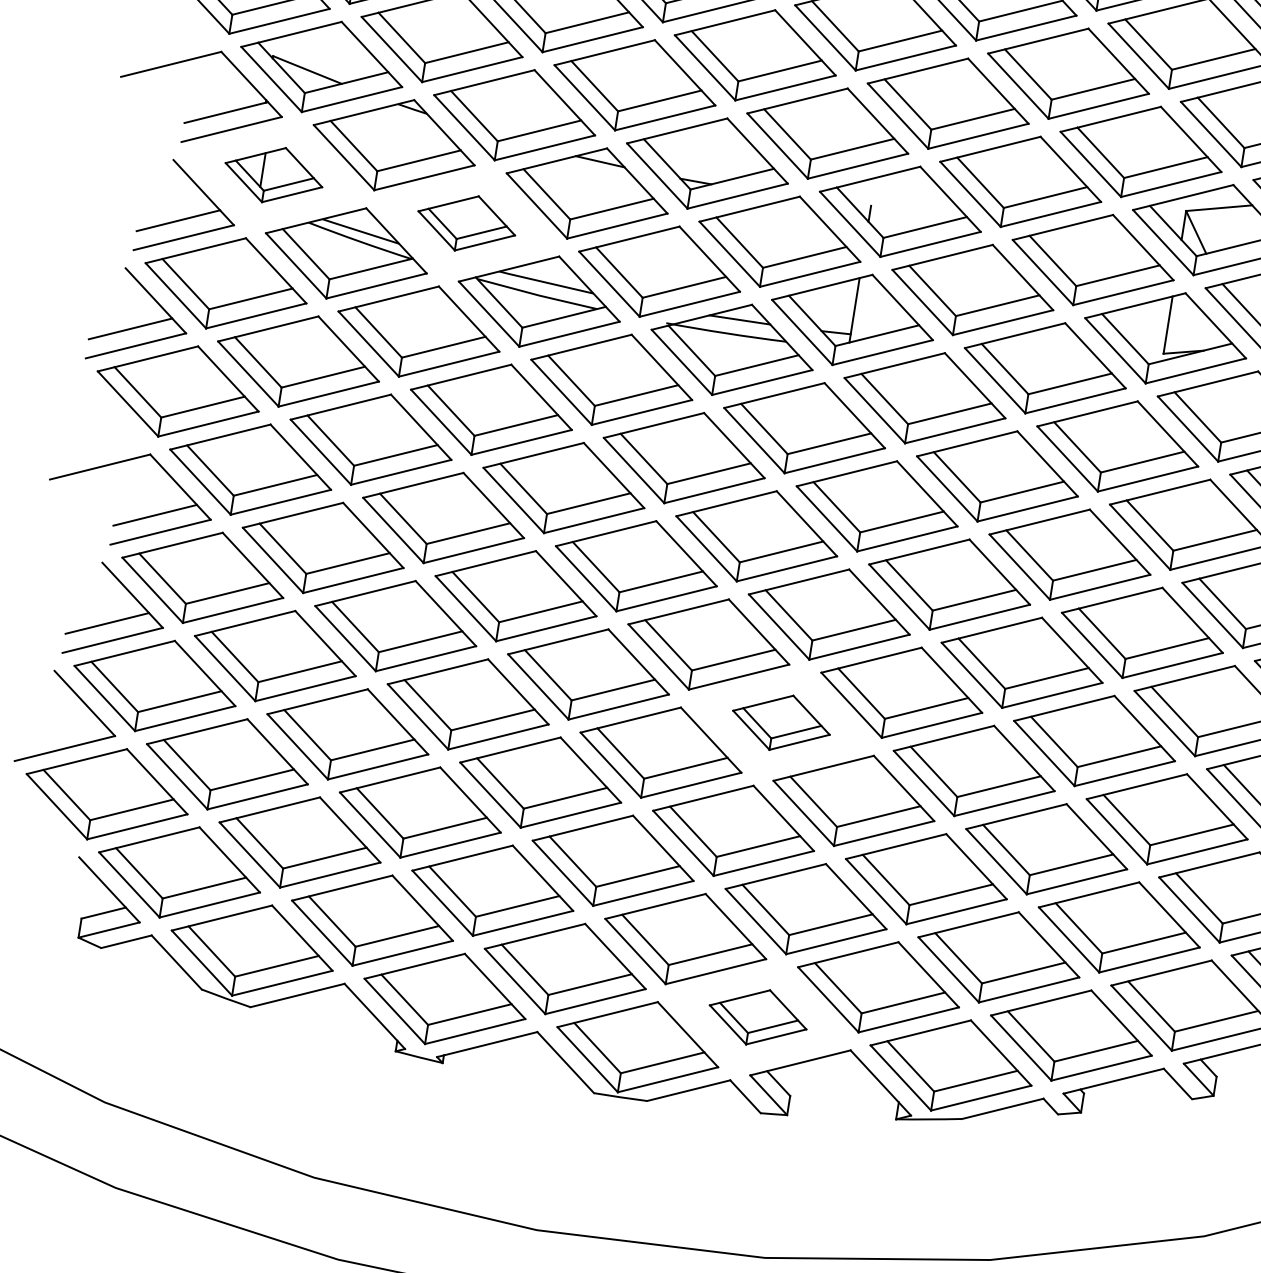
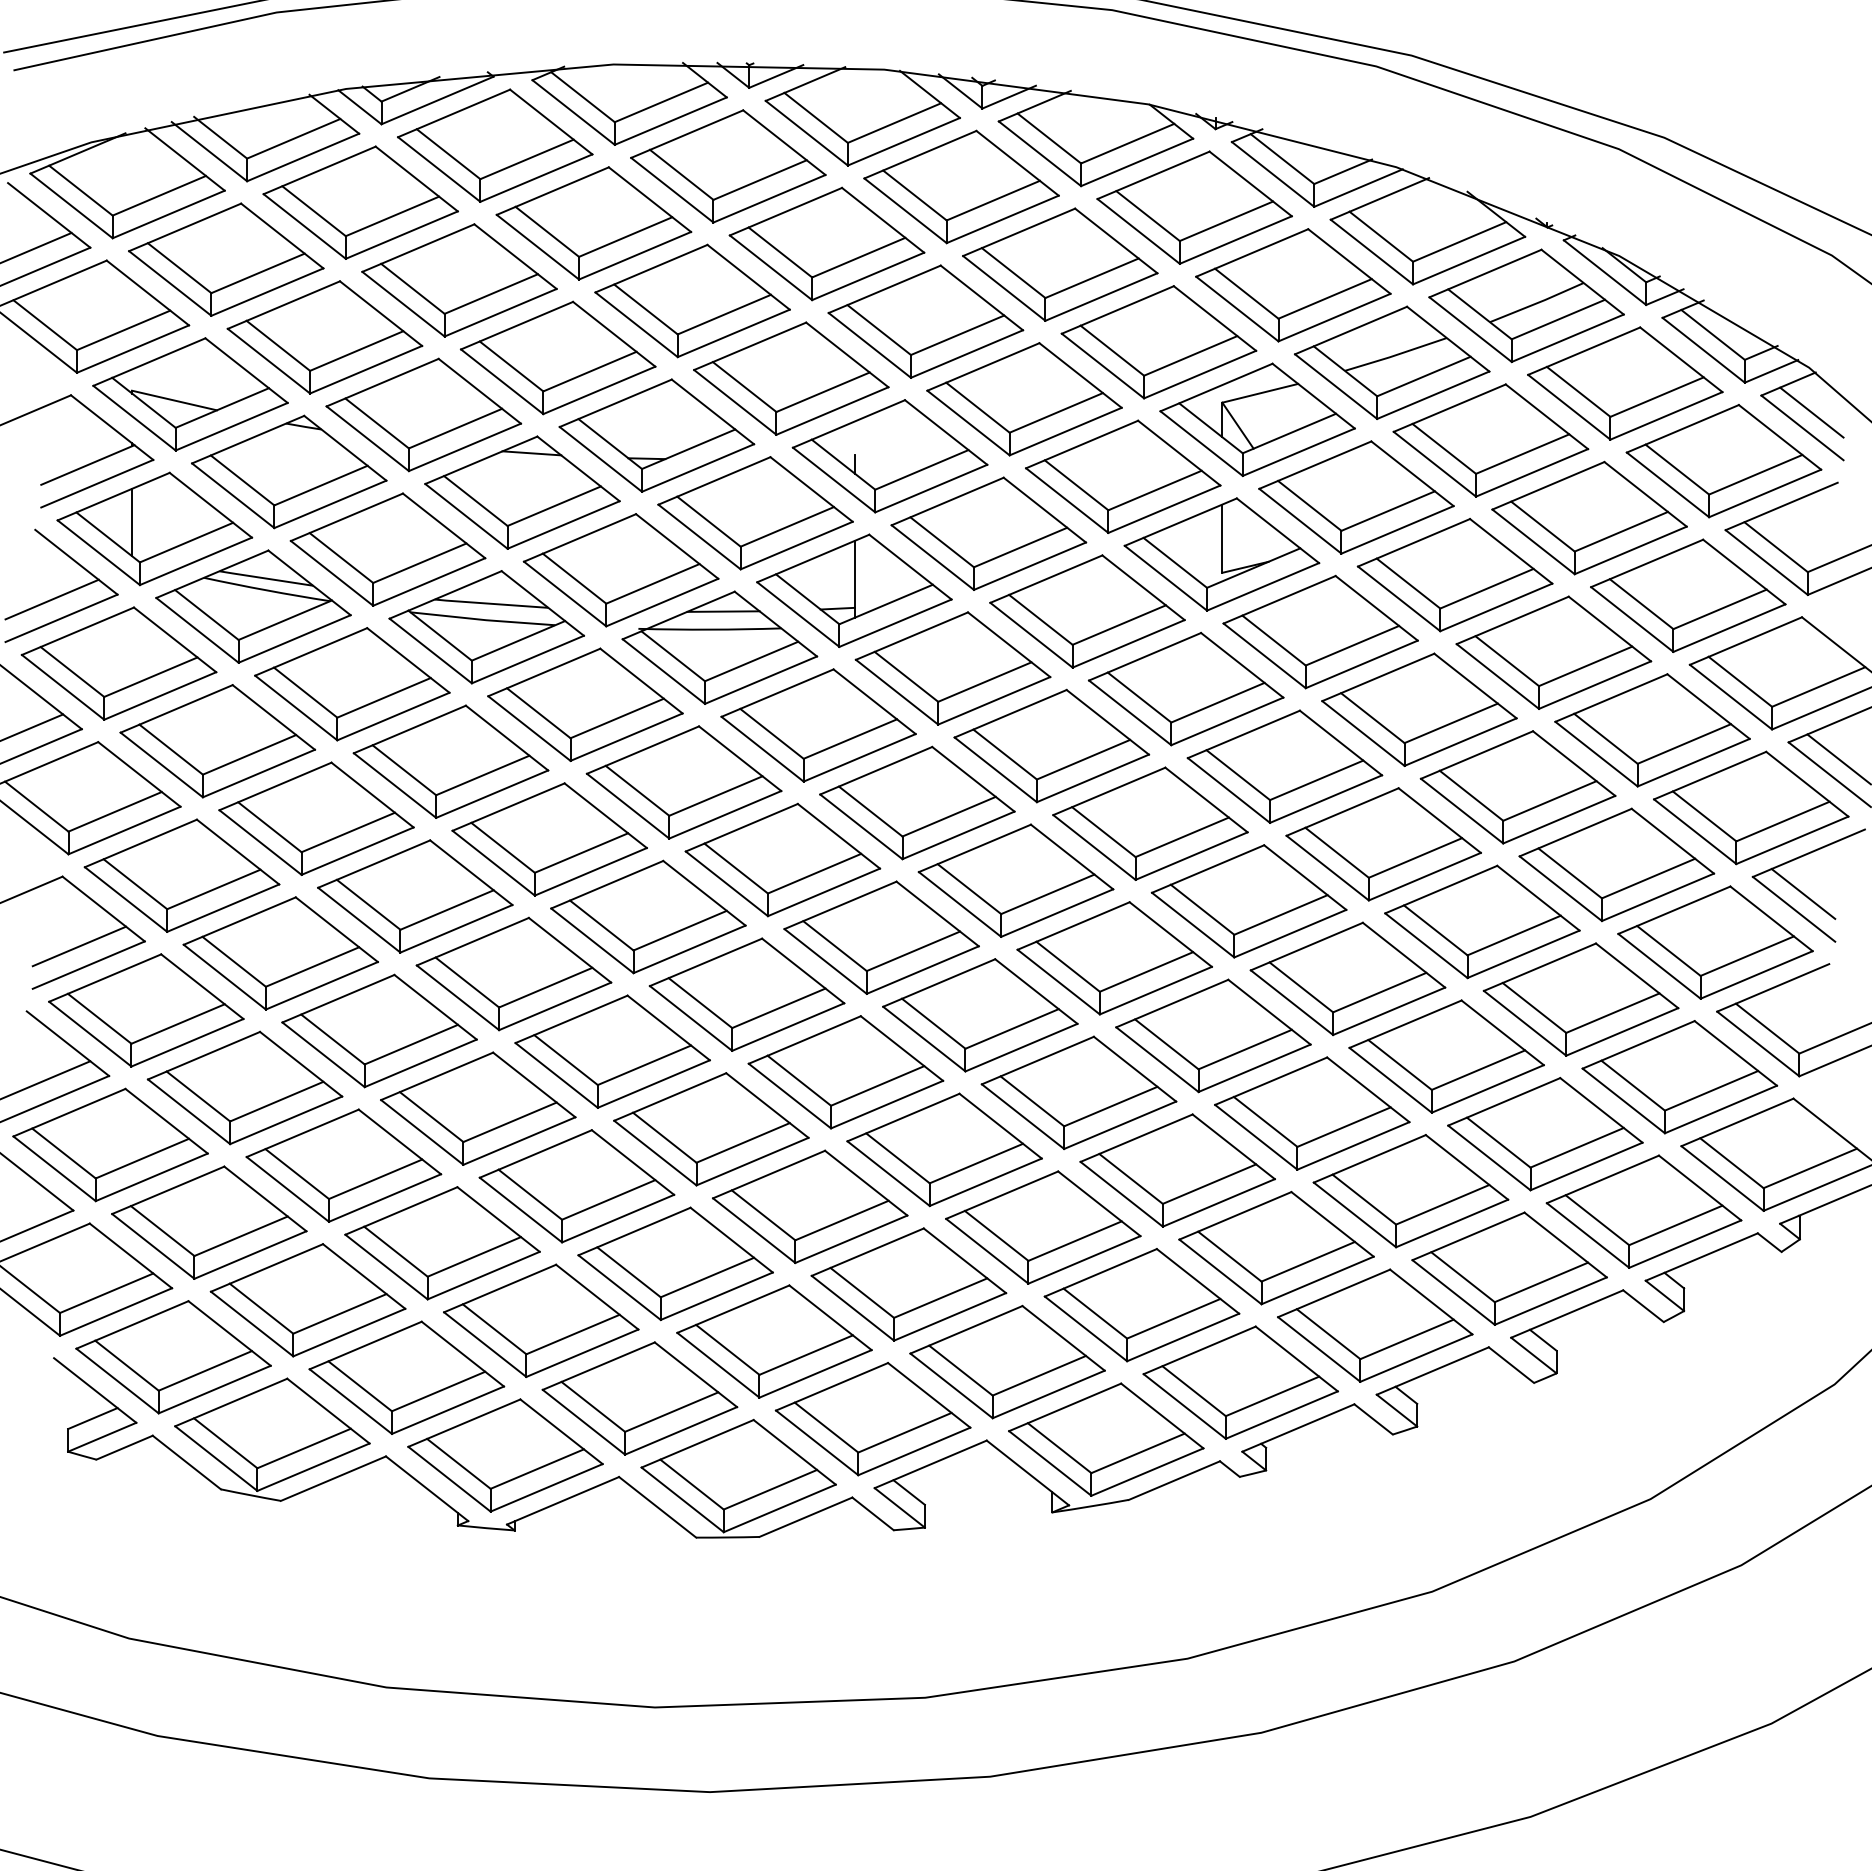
part: (273, 174) -> (154, 528), size x1.67
part: (466, 223) -> (387, 549), size x1.67
part: (781, 722) -> (845, 1072), size x1.67
part: (757, 1017) -> (872, 1419), size x1.67

